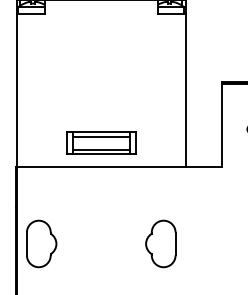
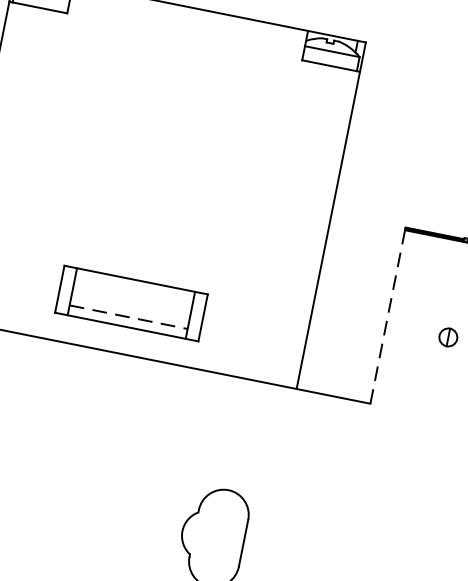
line: (221, 124) -> (387, 314), solid -> dashed
line: (100, 137) -> (132, 291), removed
line: (101, 149) -> (129, 317), solid -> dashed

